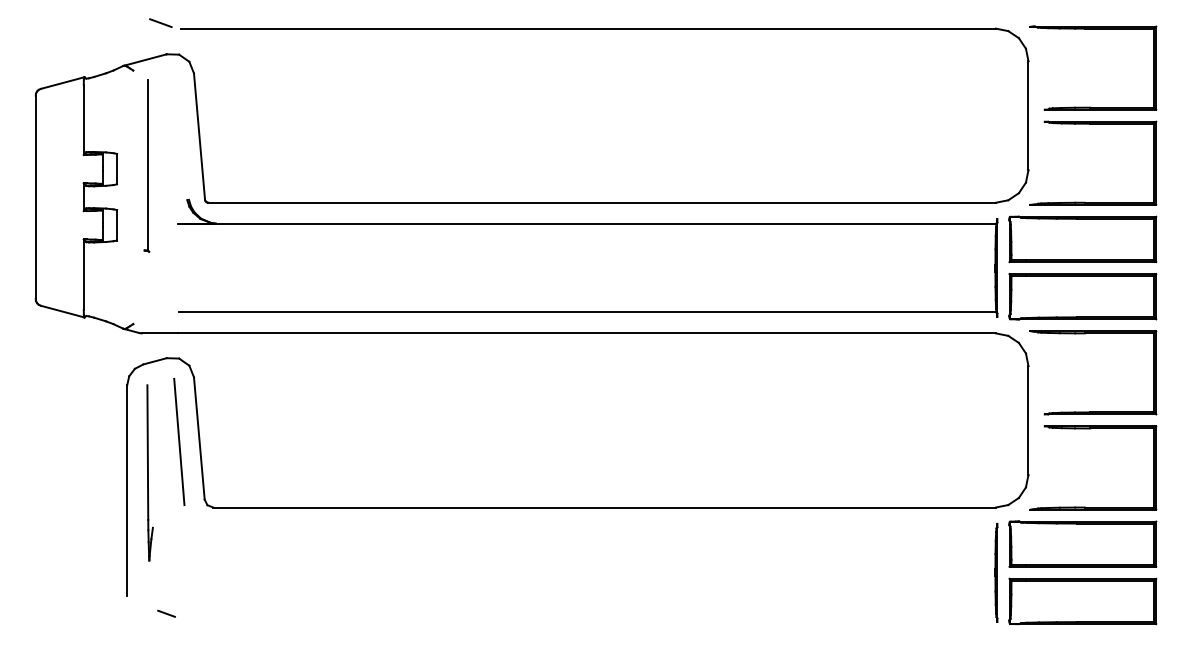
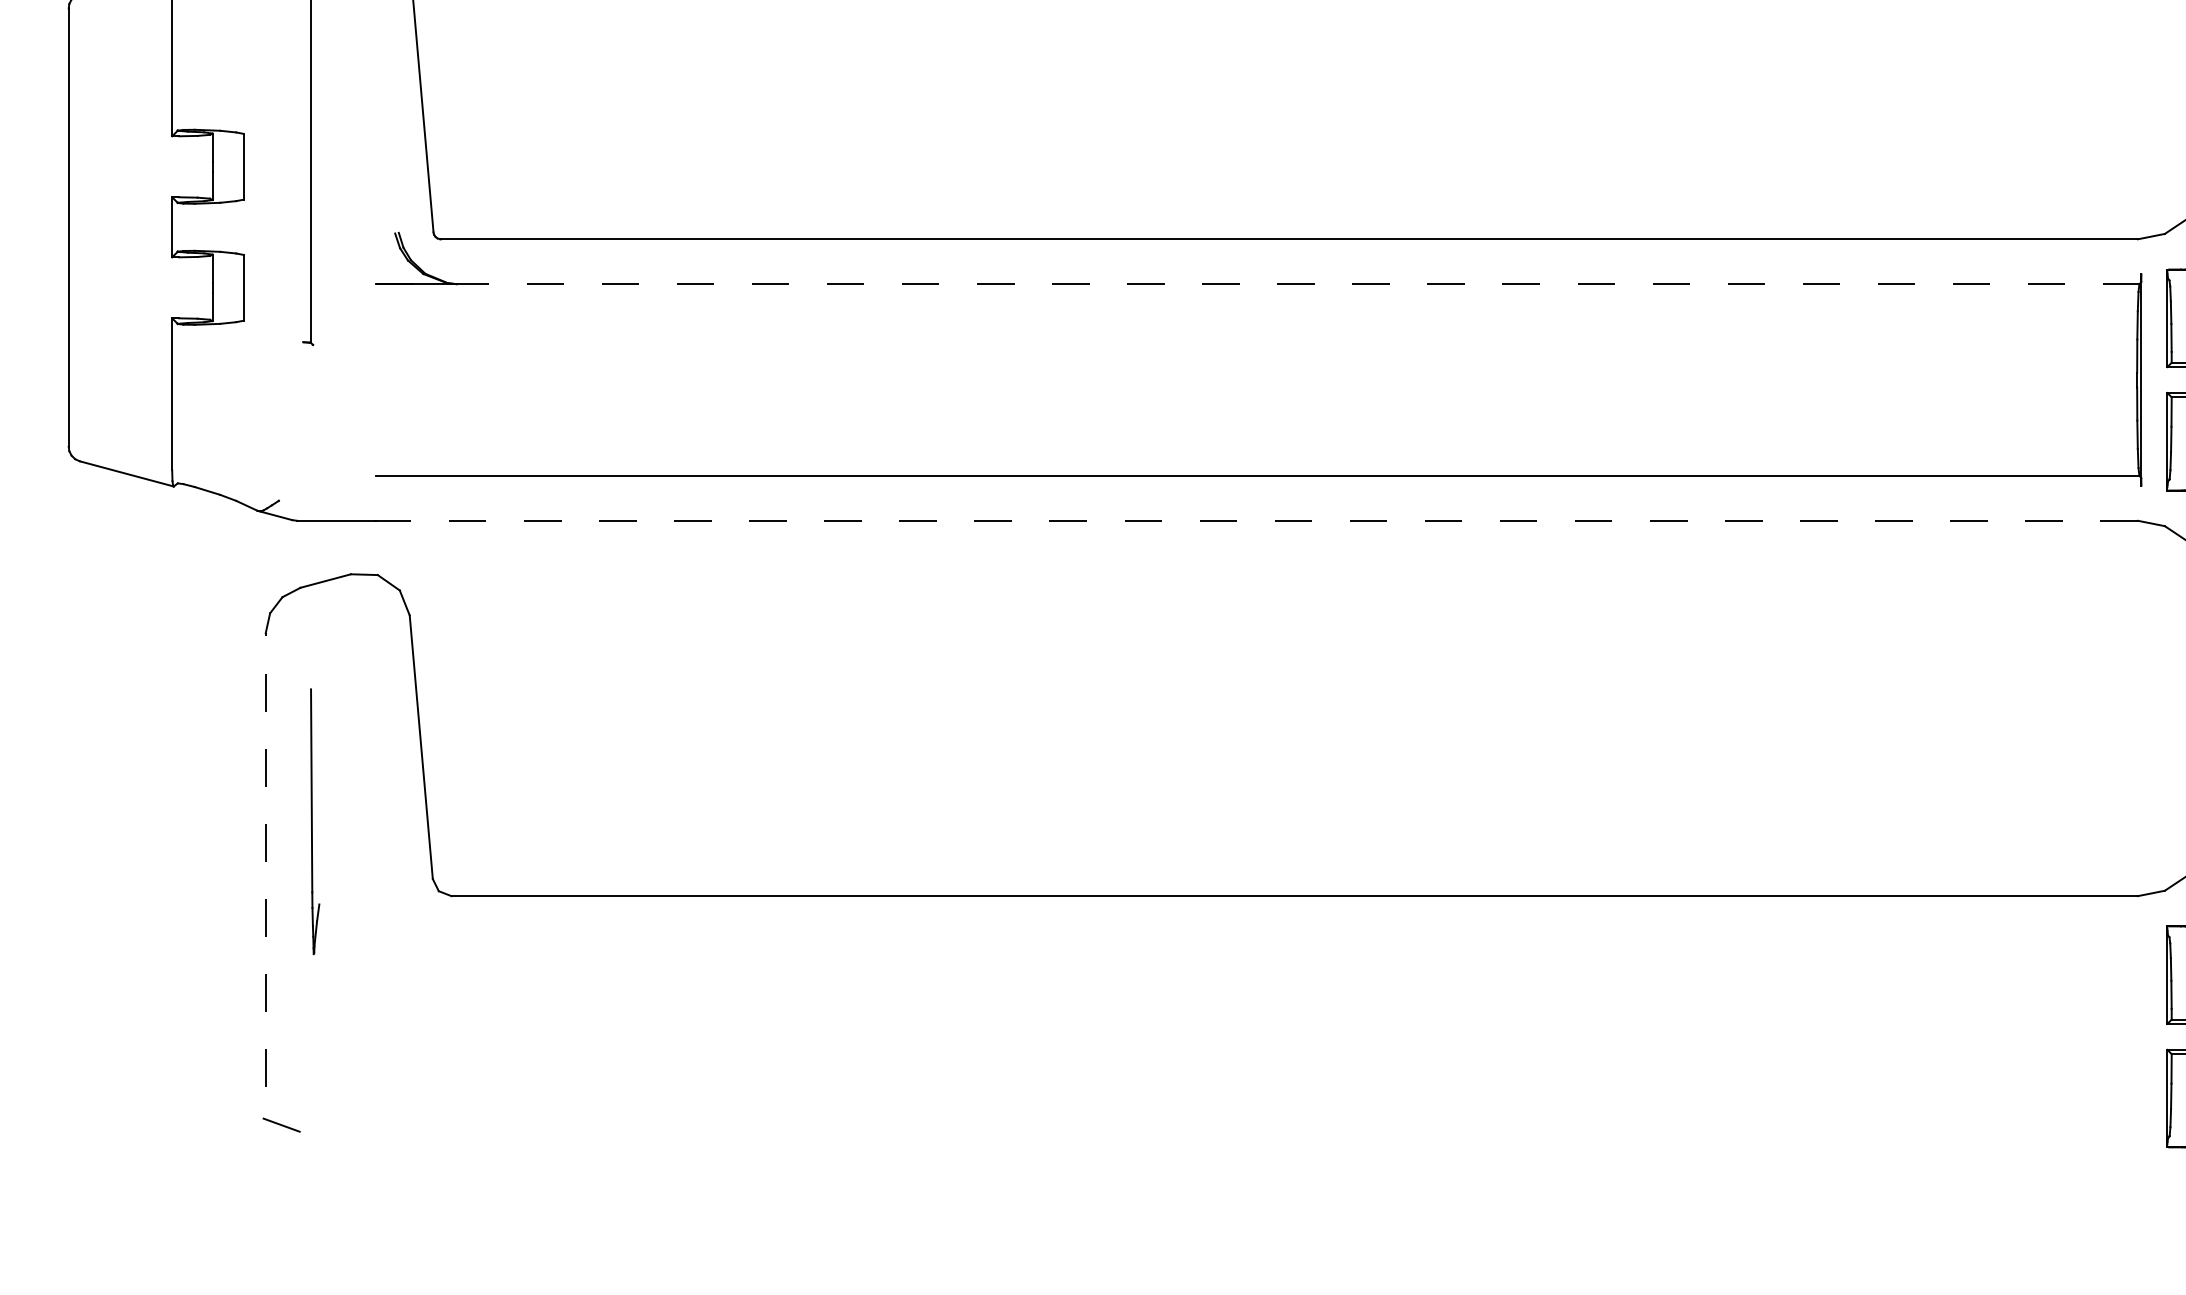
line: (587, 223) -> (1257, 283), solid -> dashed
line: (587, 333) -> (1257, 521), solid -> dashed
line: (179, 441) -> (378, 753), removed
part: (149, 472) -> (313, 820), size x0.7
line: (127, 490) -> (266, 859), solid -> dashed
line: (996, 572) -> (2139, 1036), removed
line: (166, 613) -> (281, 1124), moved

